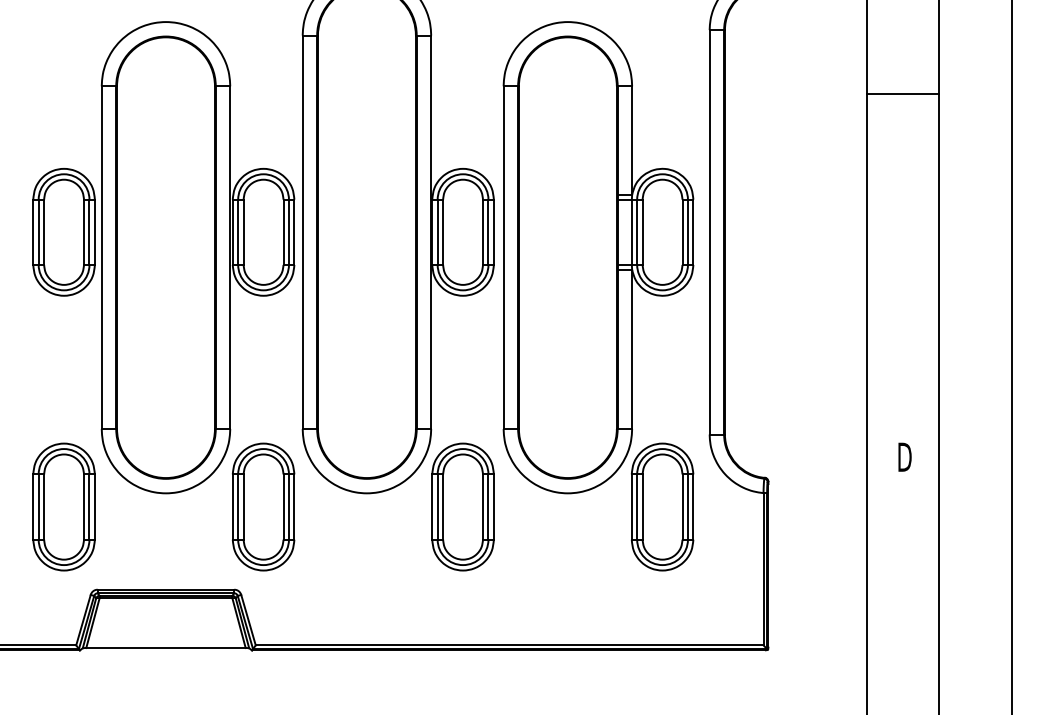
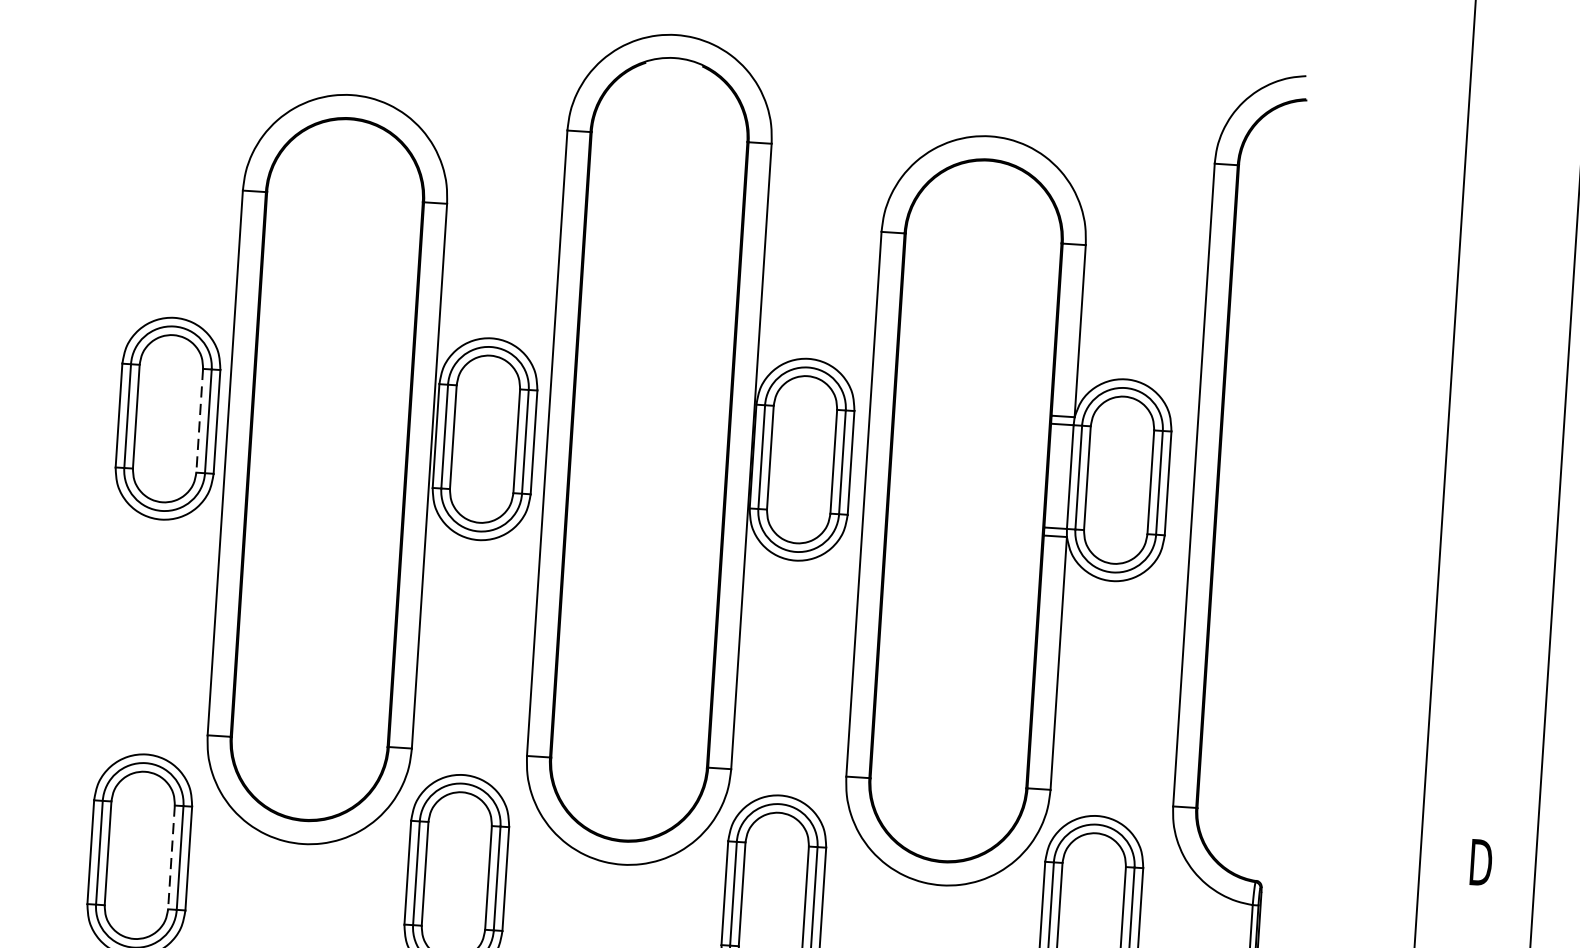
line: (902, 93) -> (1514, 284), removed
line: (84, 232) -> (200, 421), solid -> dashed
line: (84, 507) -> (172, 858), solid -> dashed

